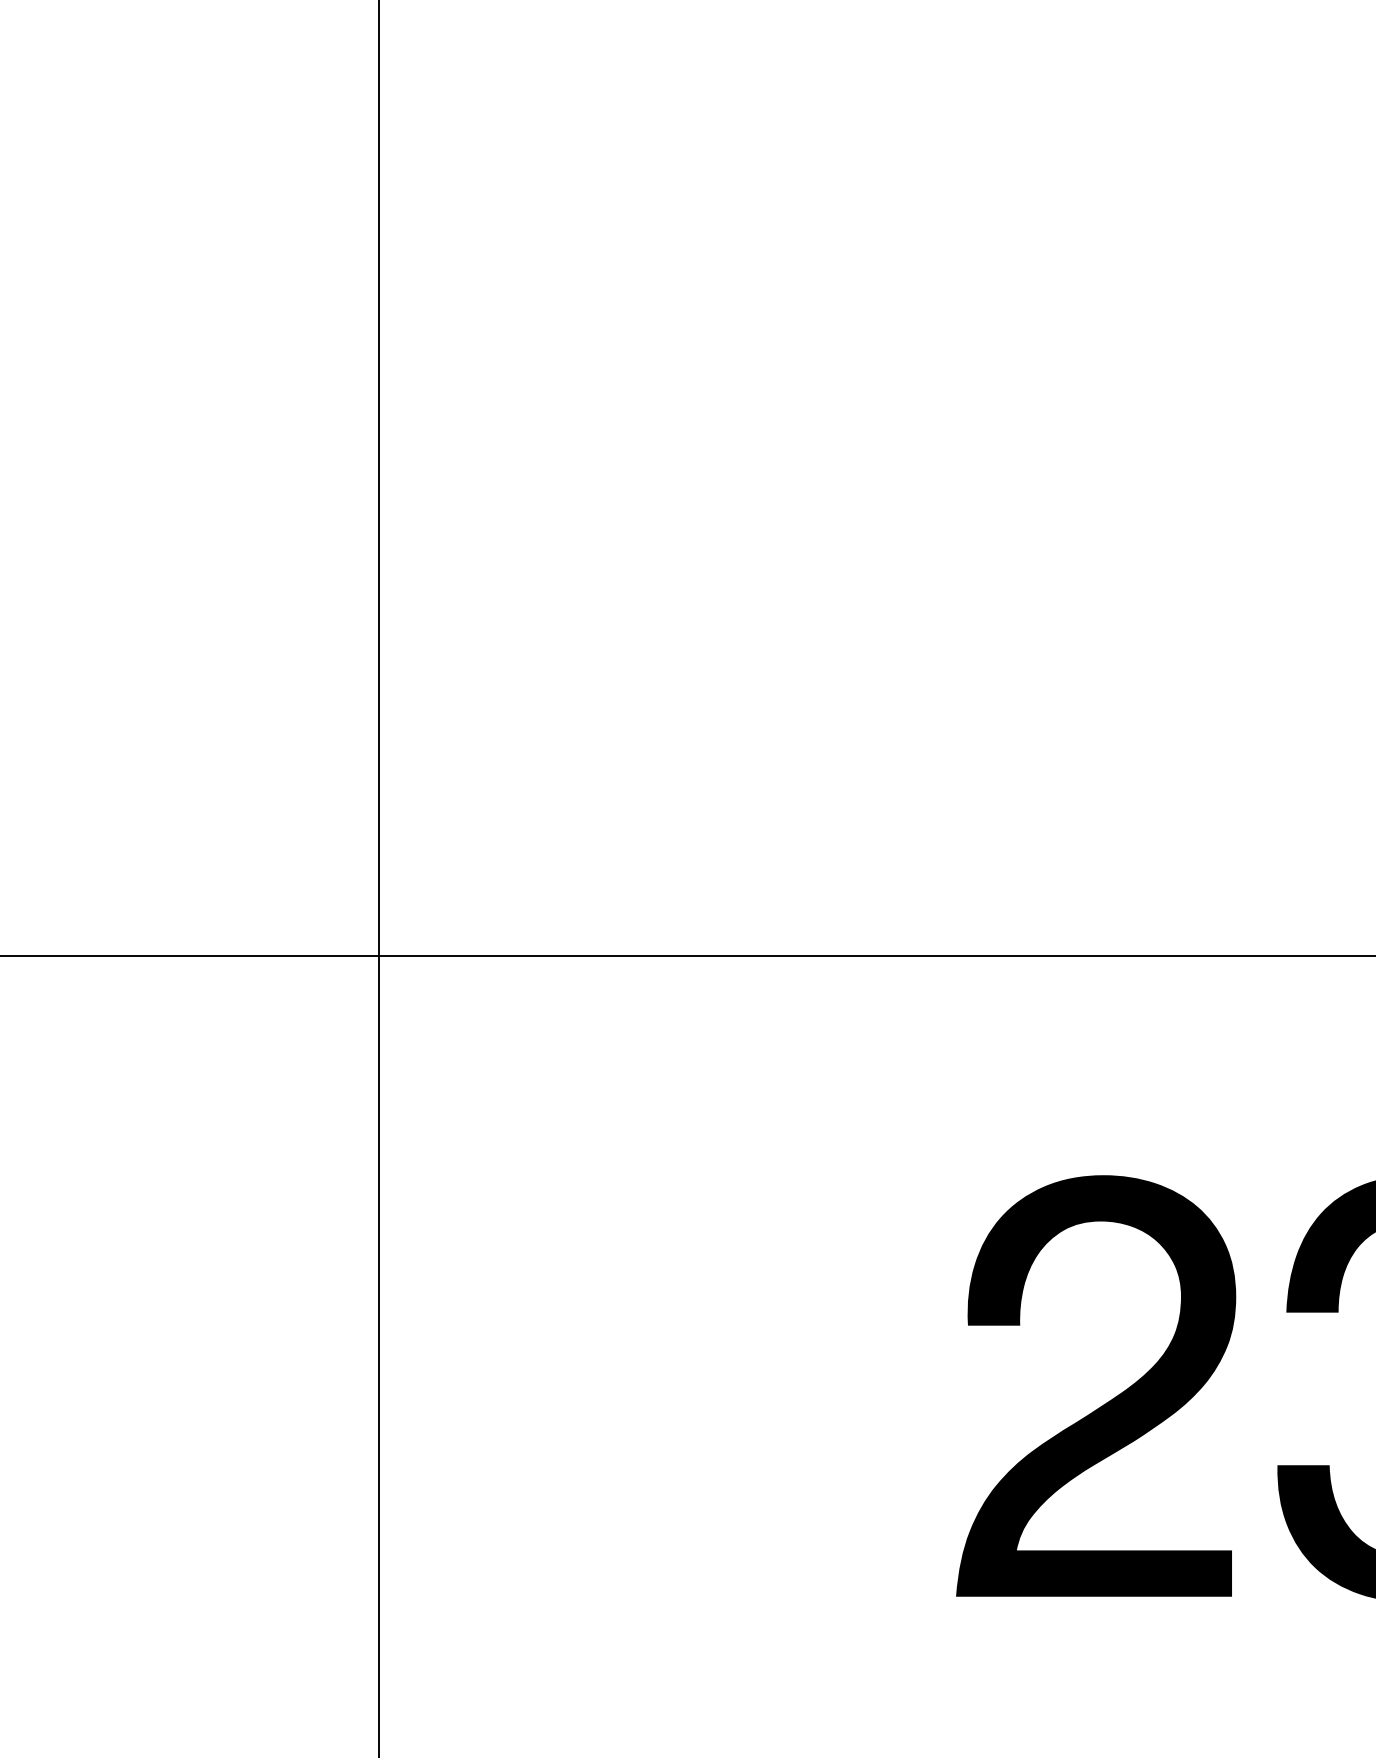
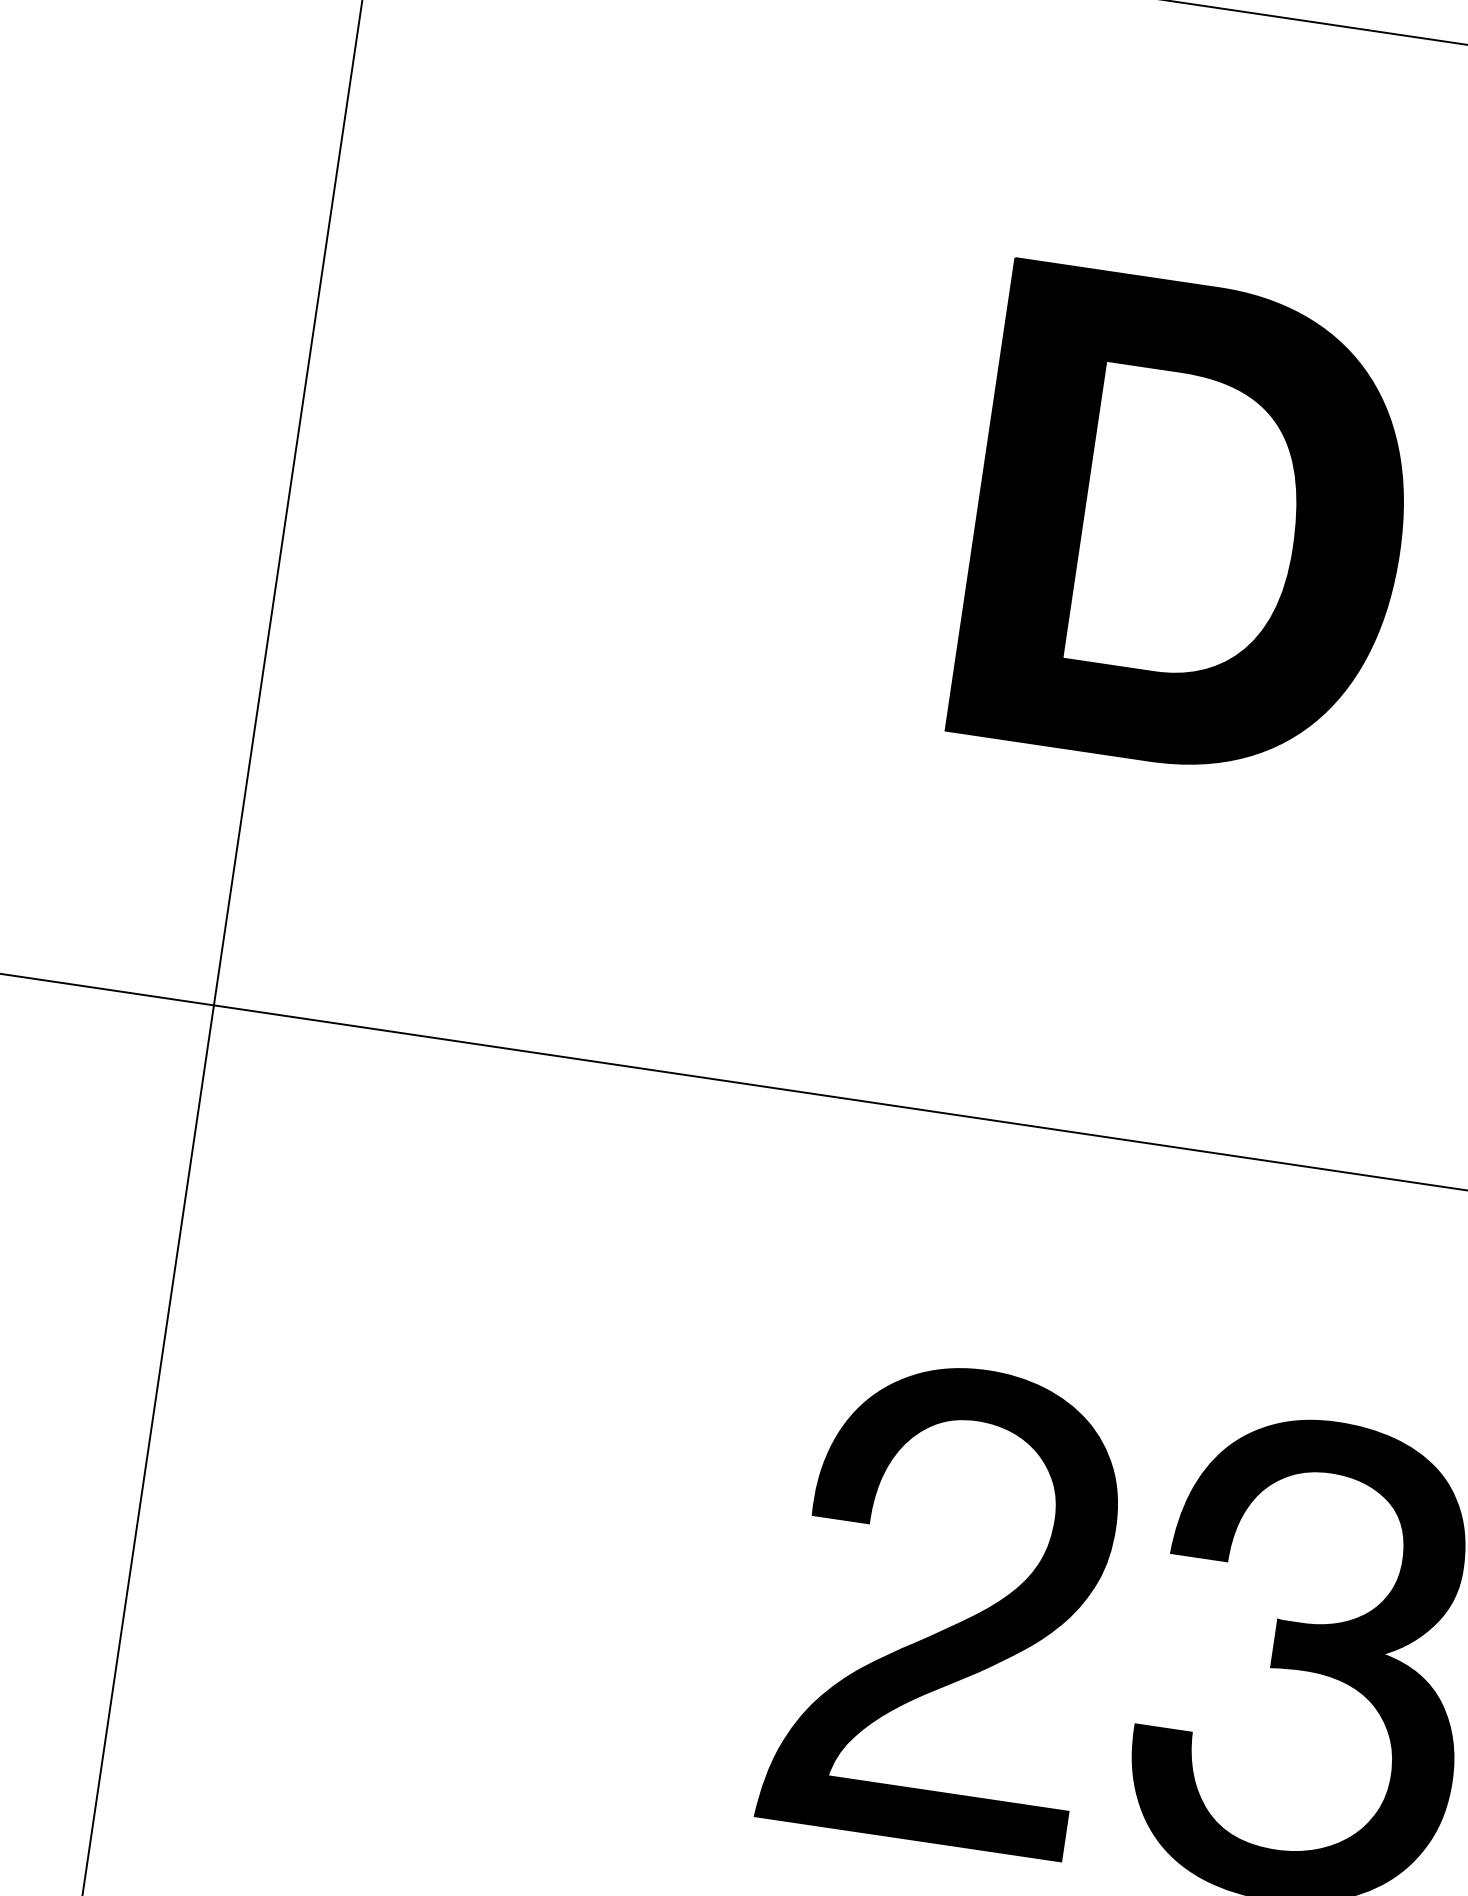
part: (1170, 409) -> (1189, 524), added

